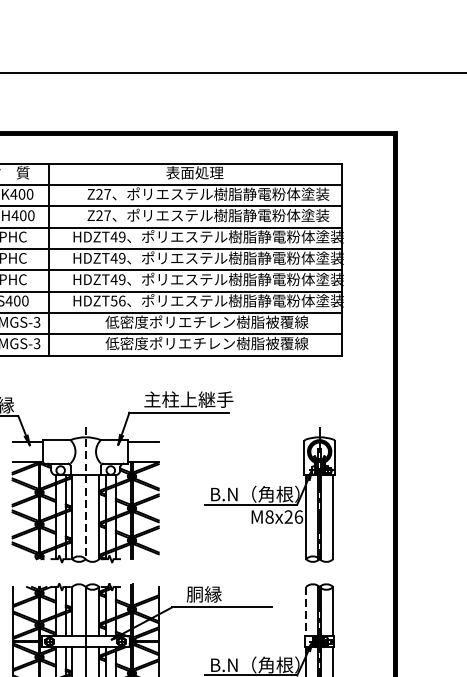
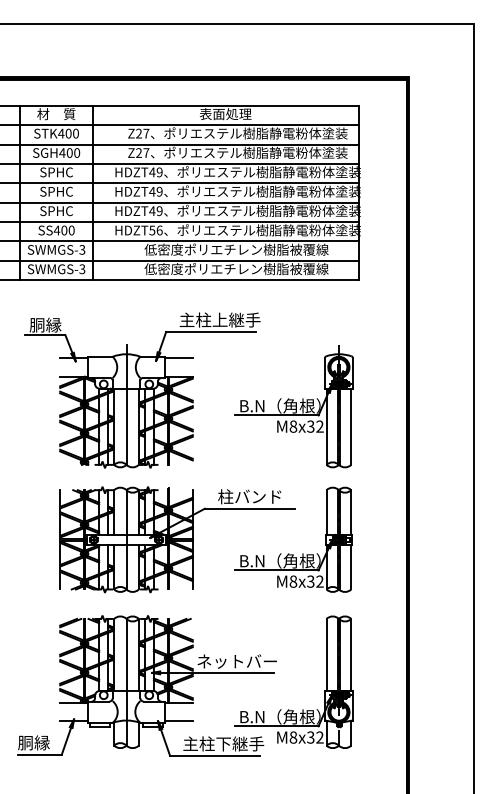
line: (85, 492) -> (126, 404), dashed -> solid
text: (293, 516) -> (315, 426), M8x26 -> M8x32
text: (221, 593) -> (249, 496), 胴縁 -> 柱バンド
line: (305, 611) -> (326, 512), dashed -> solid

